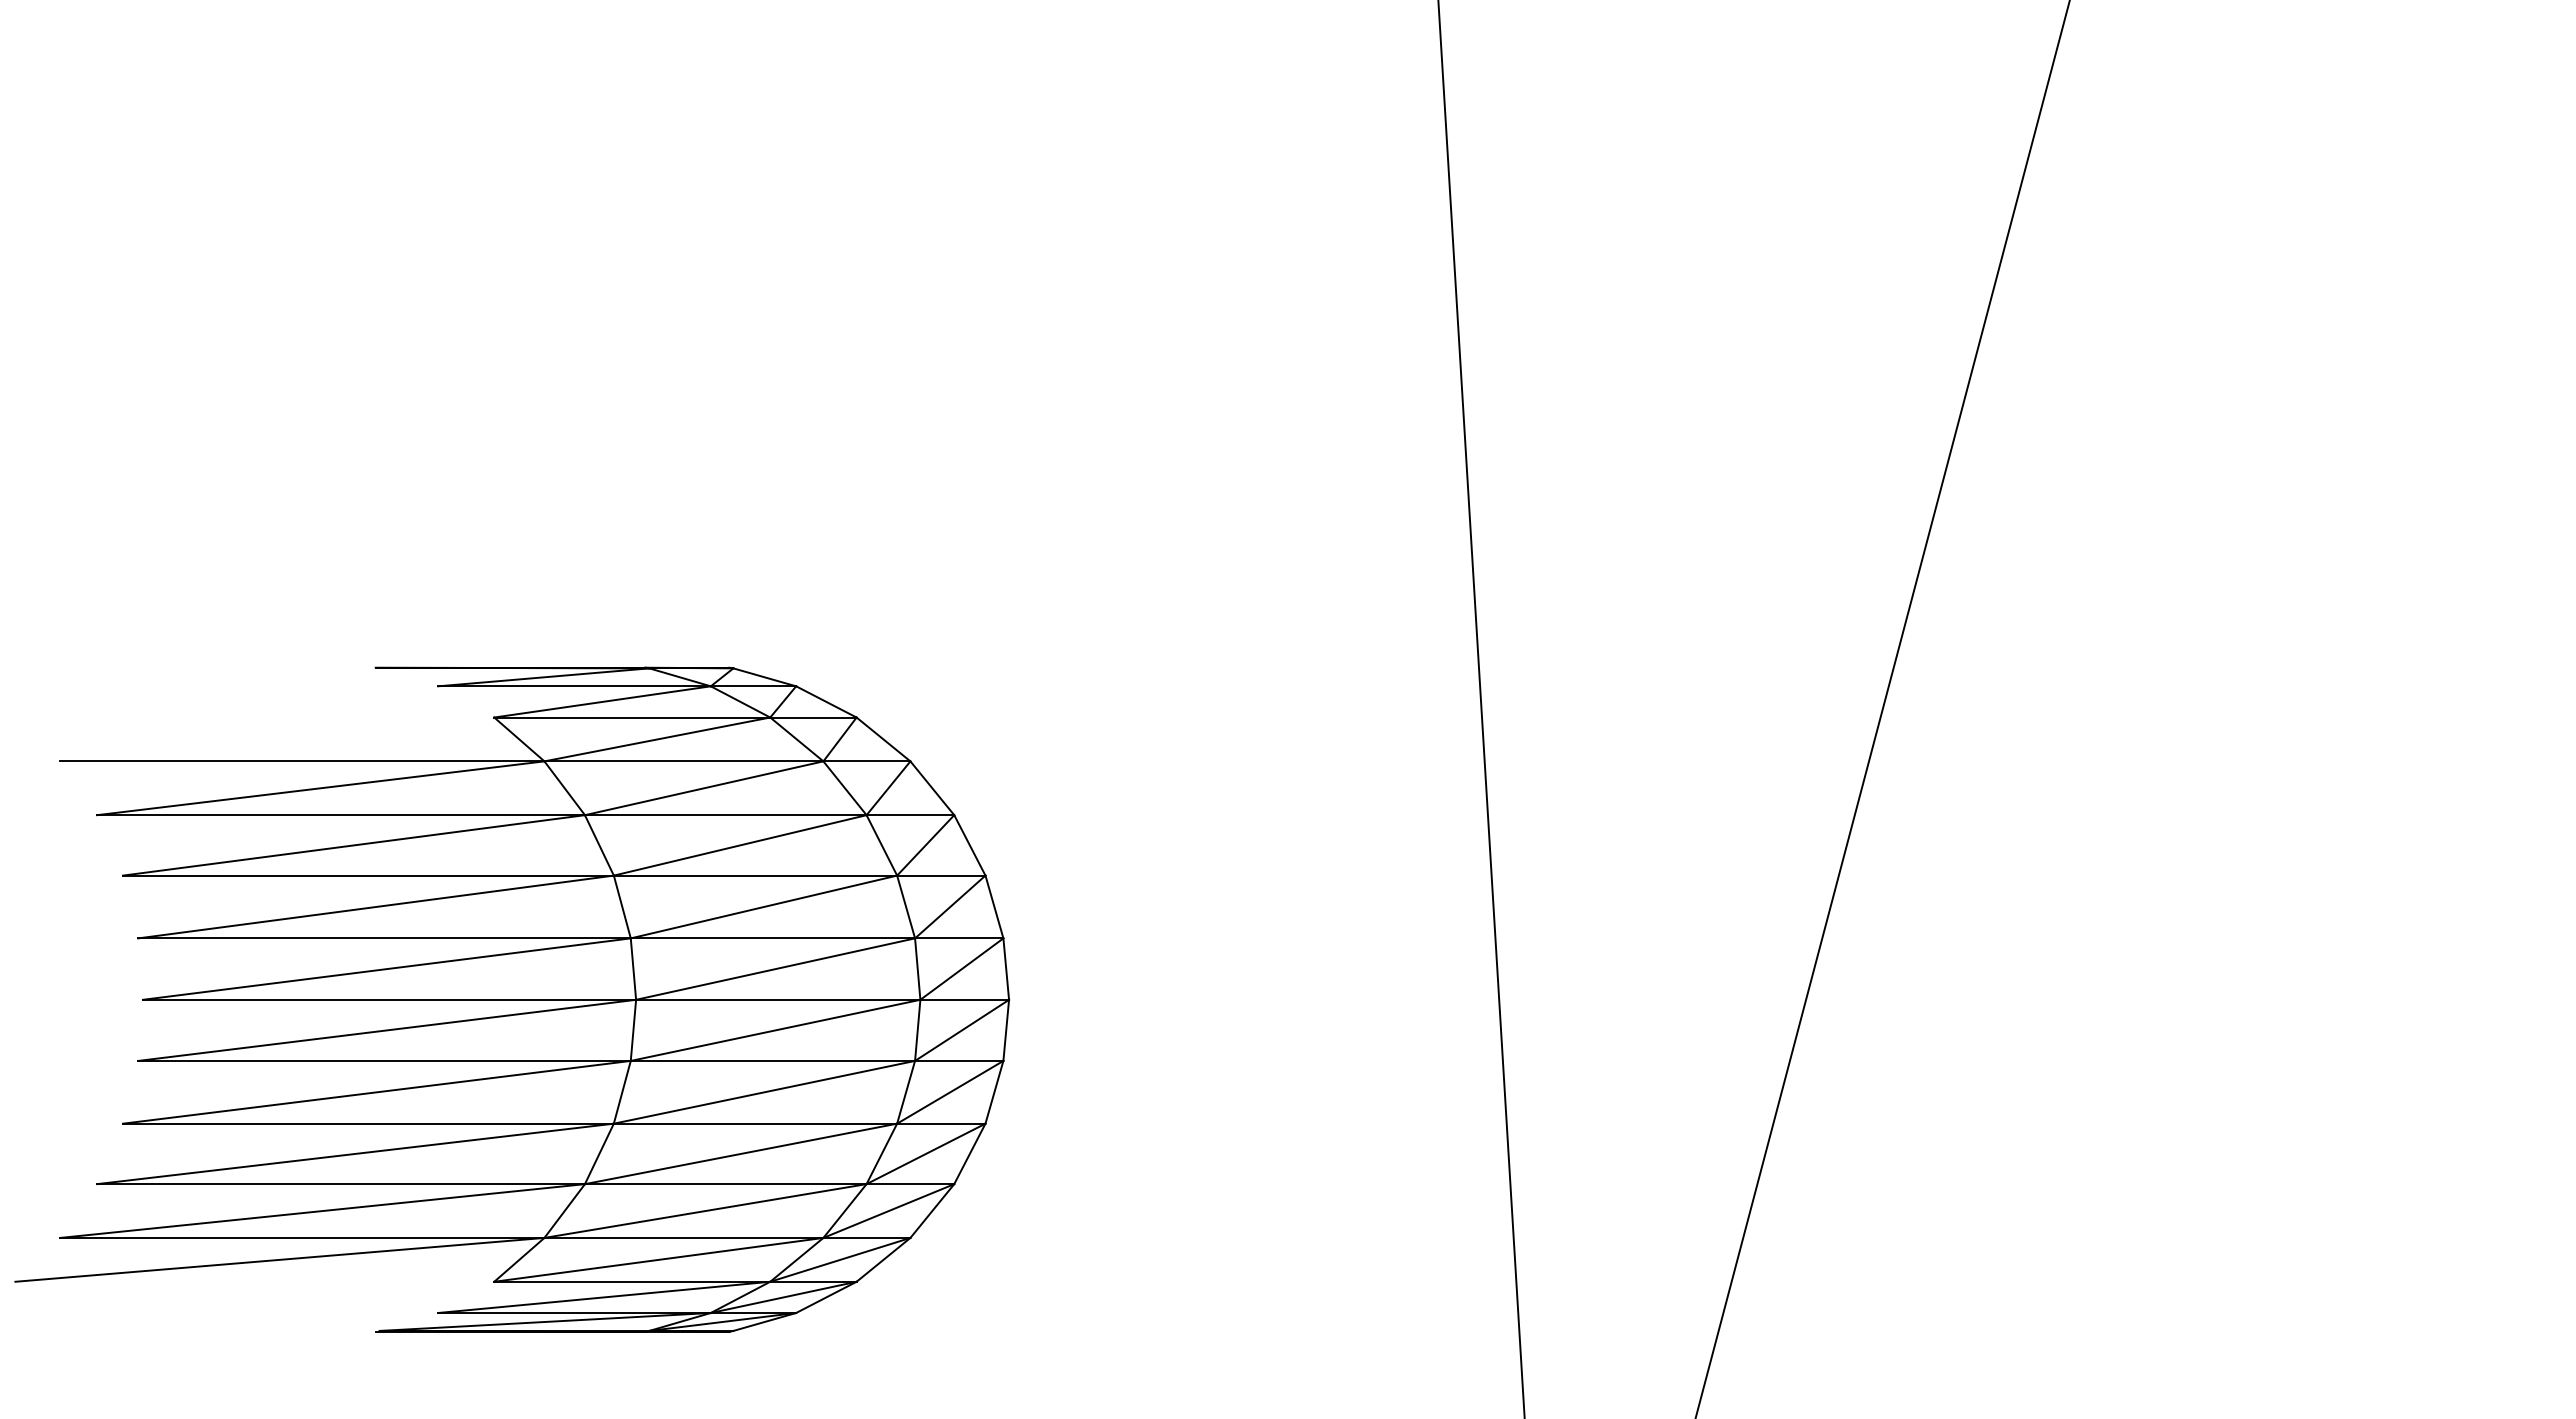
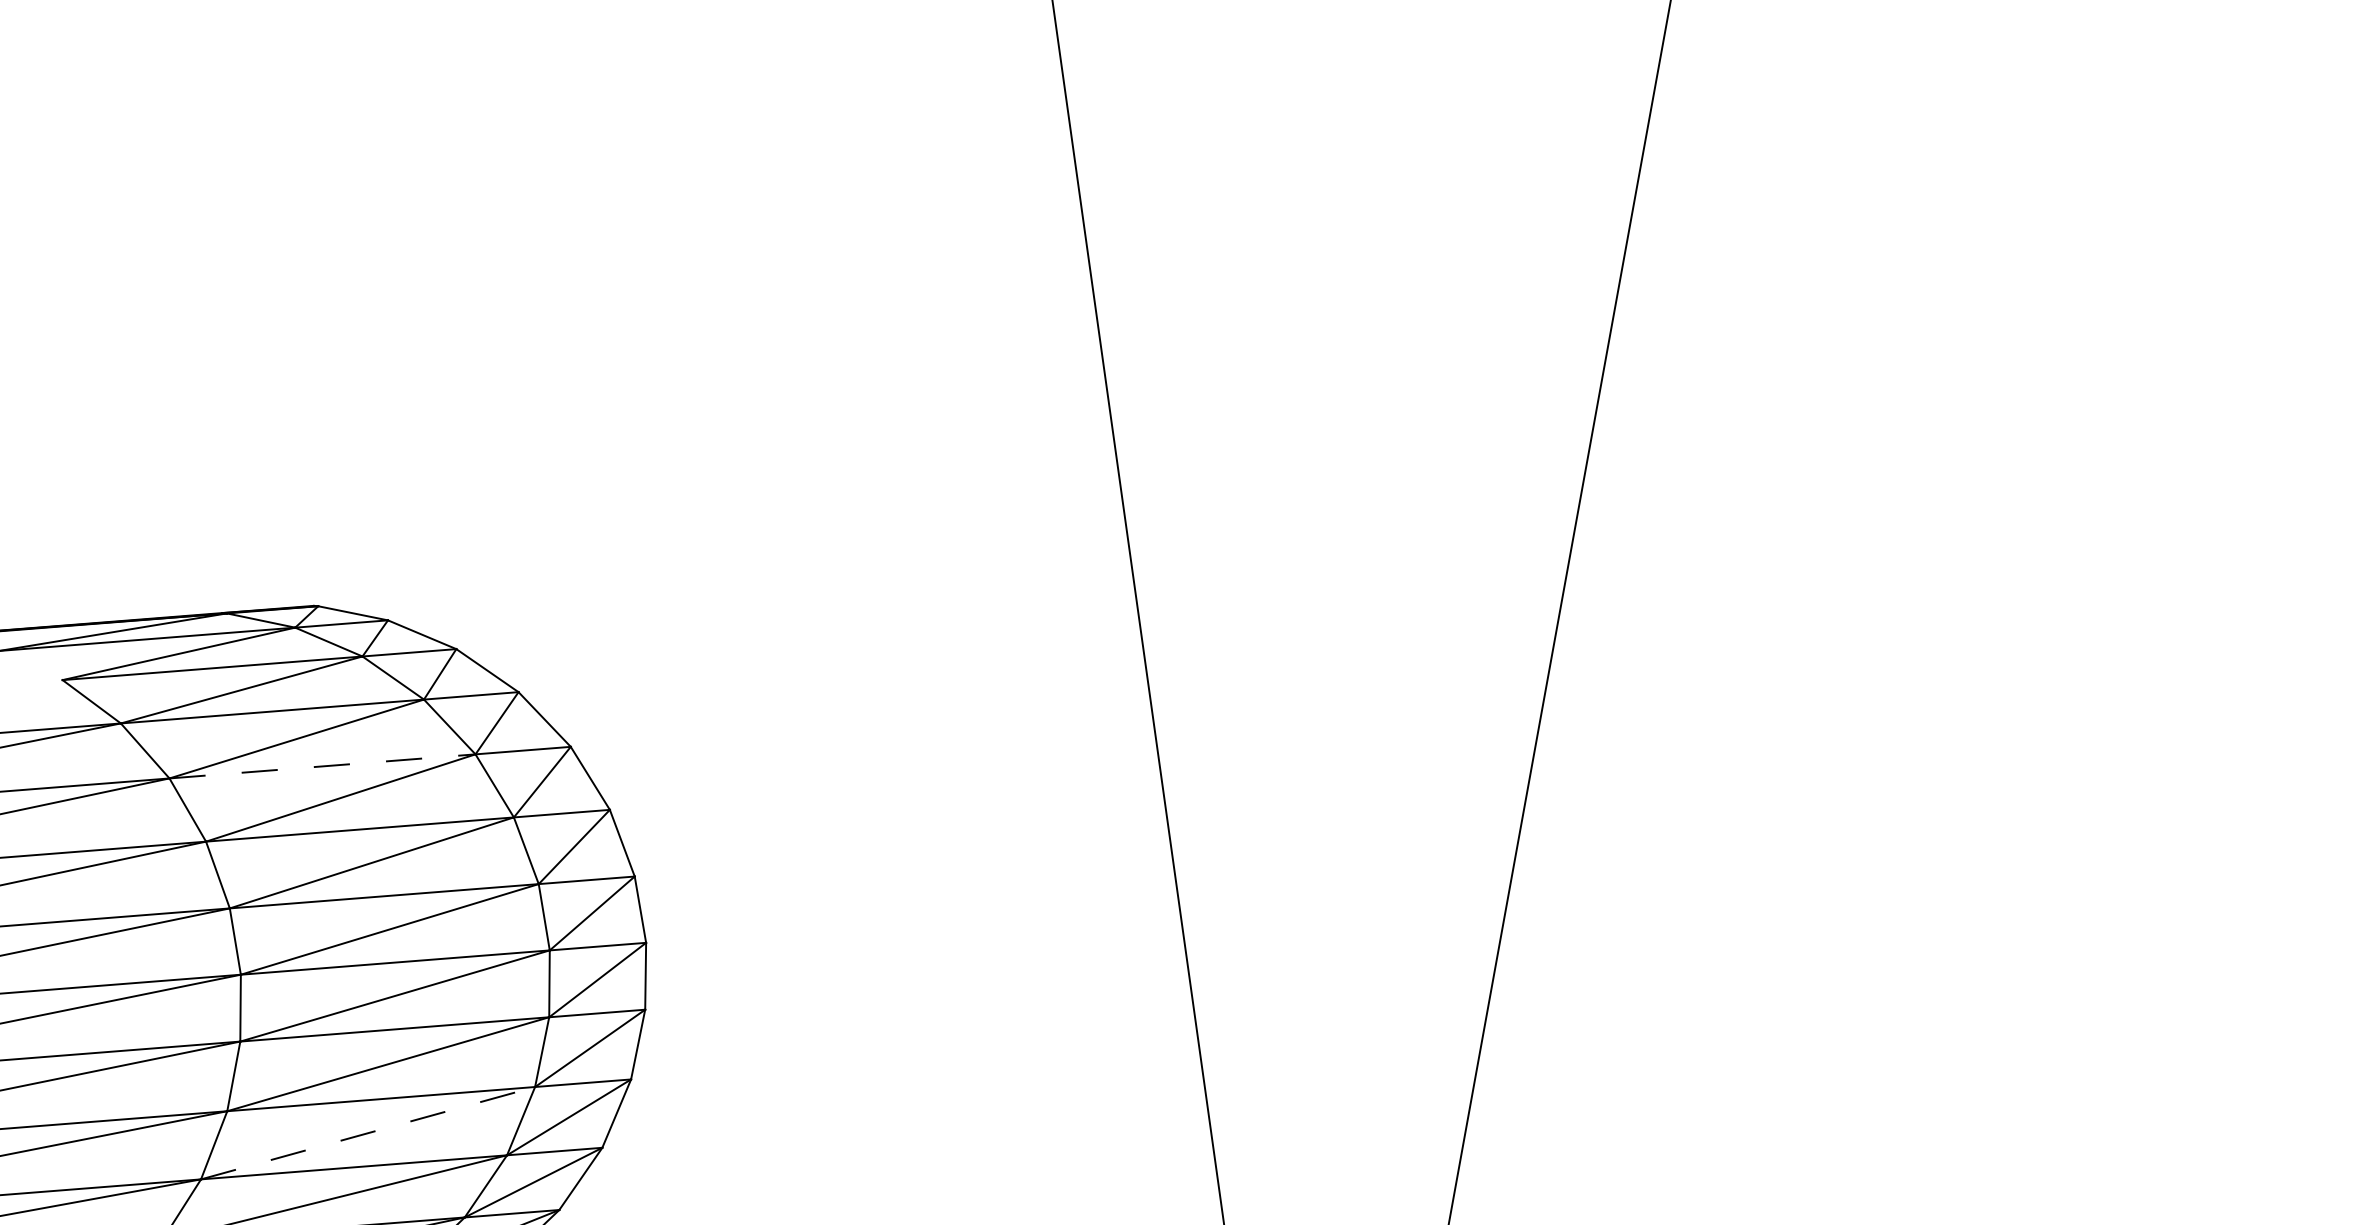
line: (725, 815) -> (322, 766), solid -> dashed
line: (741, 1153) -> (368, 1132), solid -> dashed

